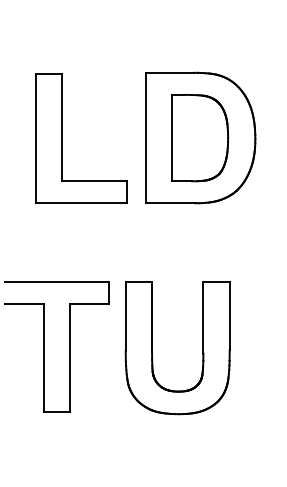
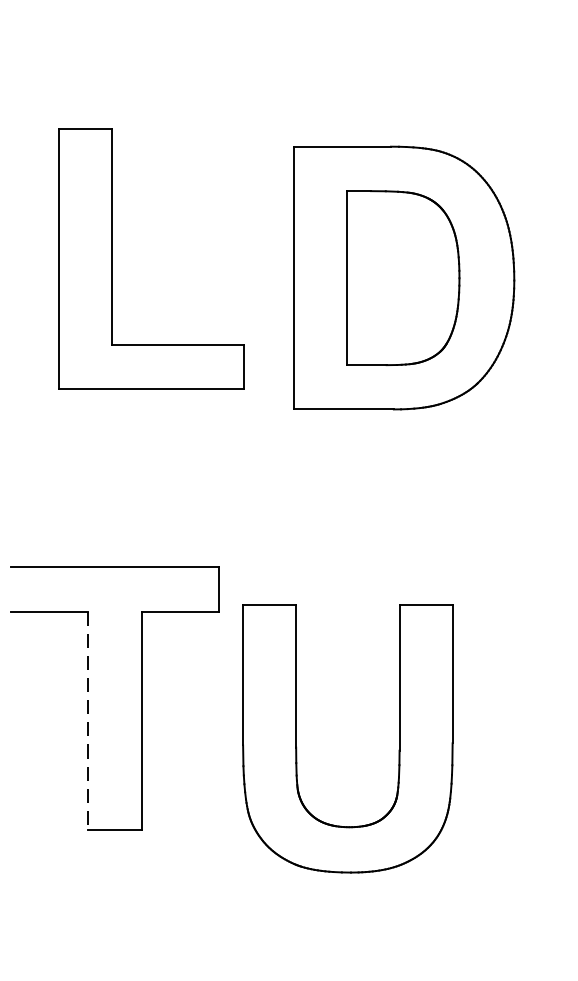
part: (62, 138) -> (113, 258), moved
part: (152, 348) -> (297, 740), moved
line: (43, 358) -> (87, 722), solid -> dashed

